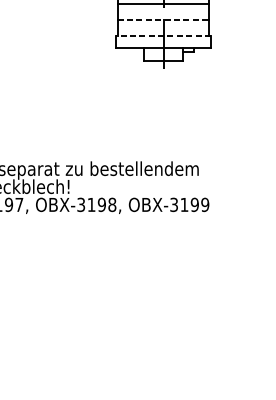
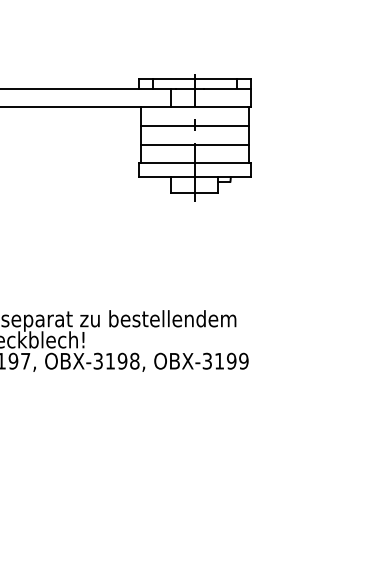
line: (163, 20) -> (194, 144), dashed -> solid
line: (163, 36) -> (194, 163), dashed -> solid

